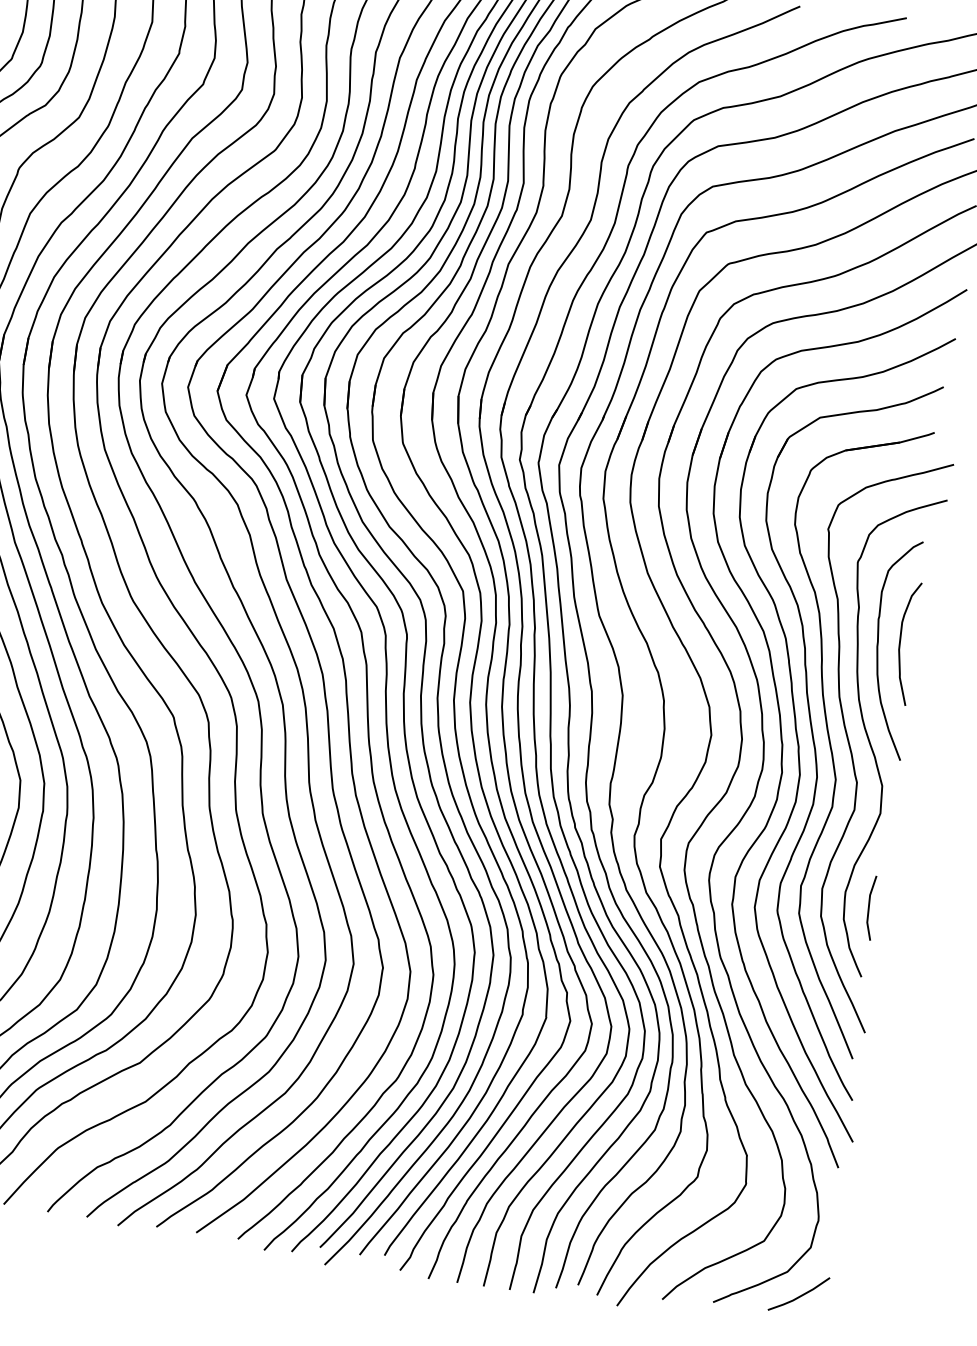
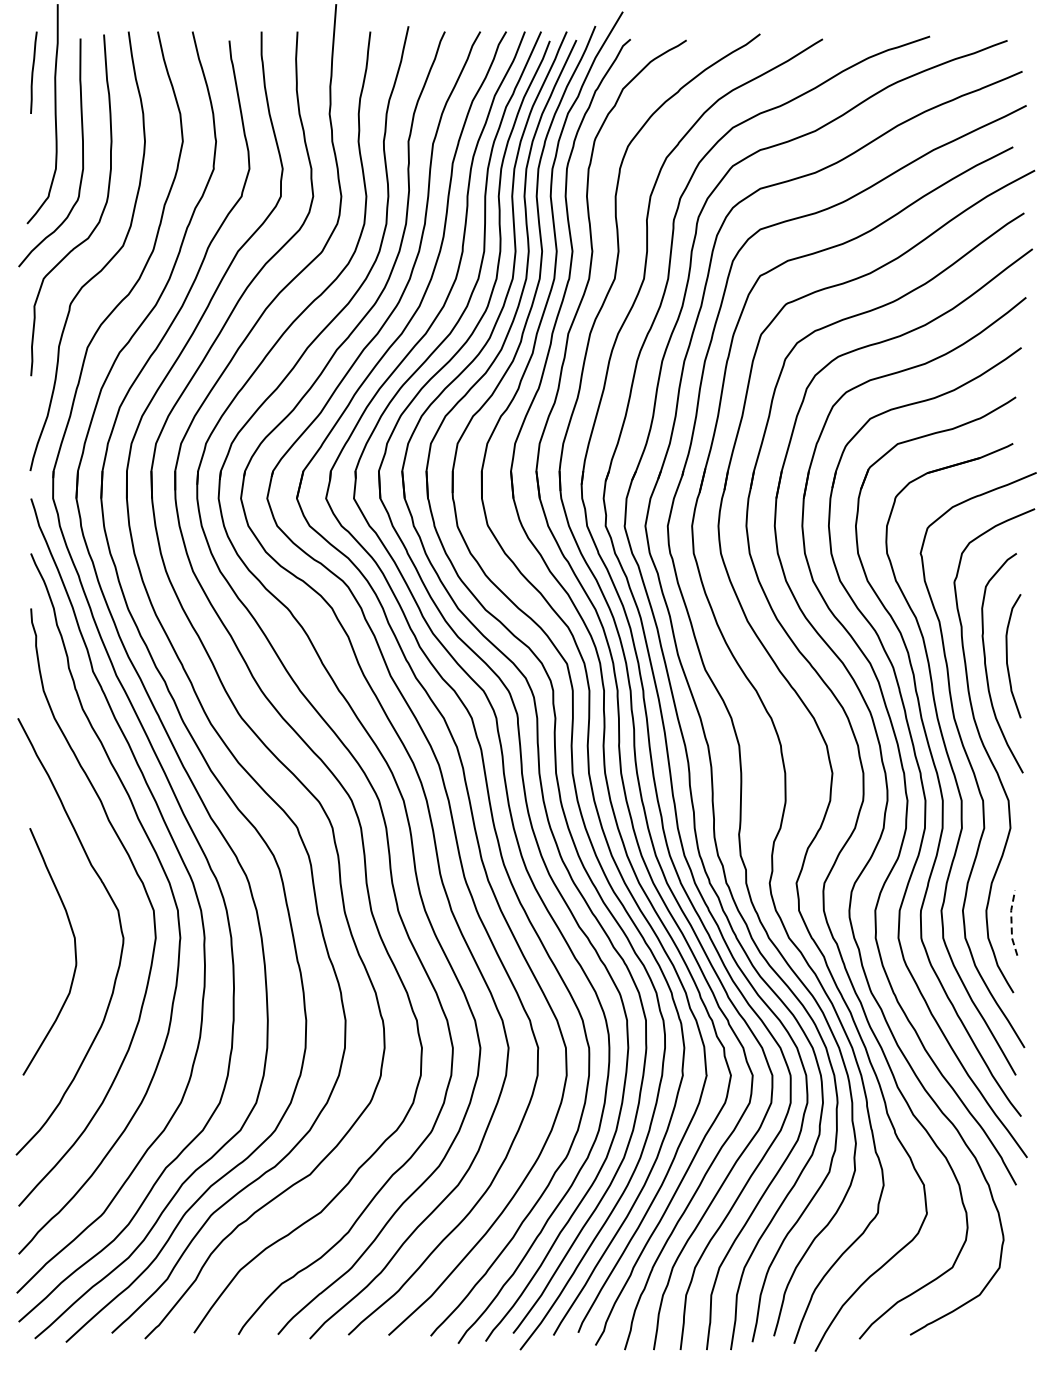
line: (868, 908) -> (1011, 923), solid -> dashed
line: (801, 1294) -> (996, 1315), removed

